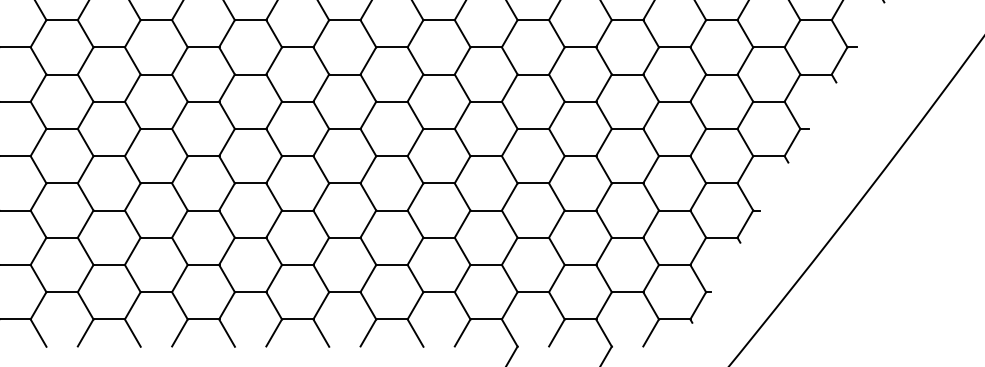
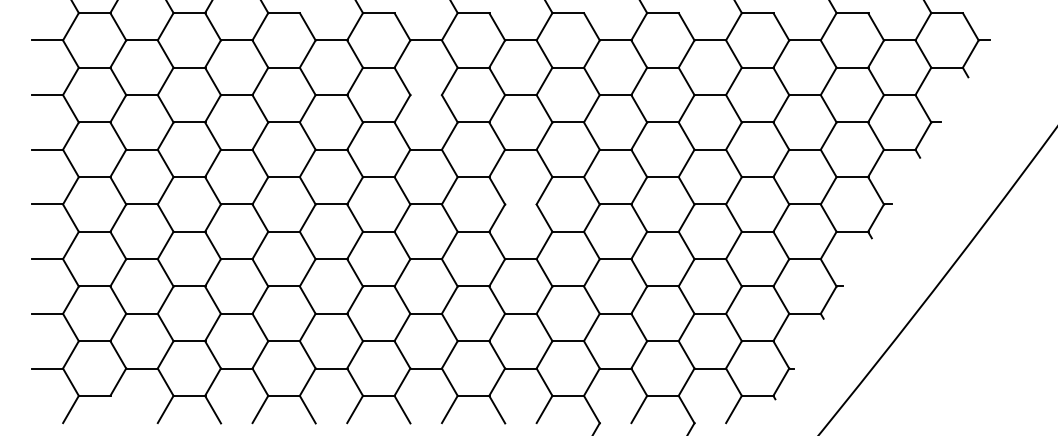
line: (345, 20) -> (426, 95), removed
line: (439, 128) -> (521, 204), removed
line: (38, 332) -> (118, 409), removed

